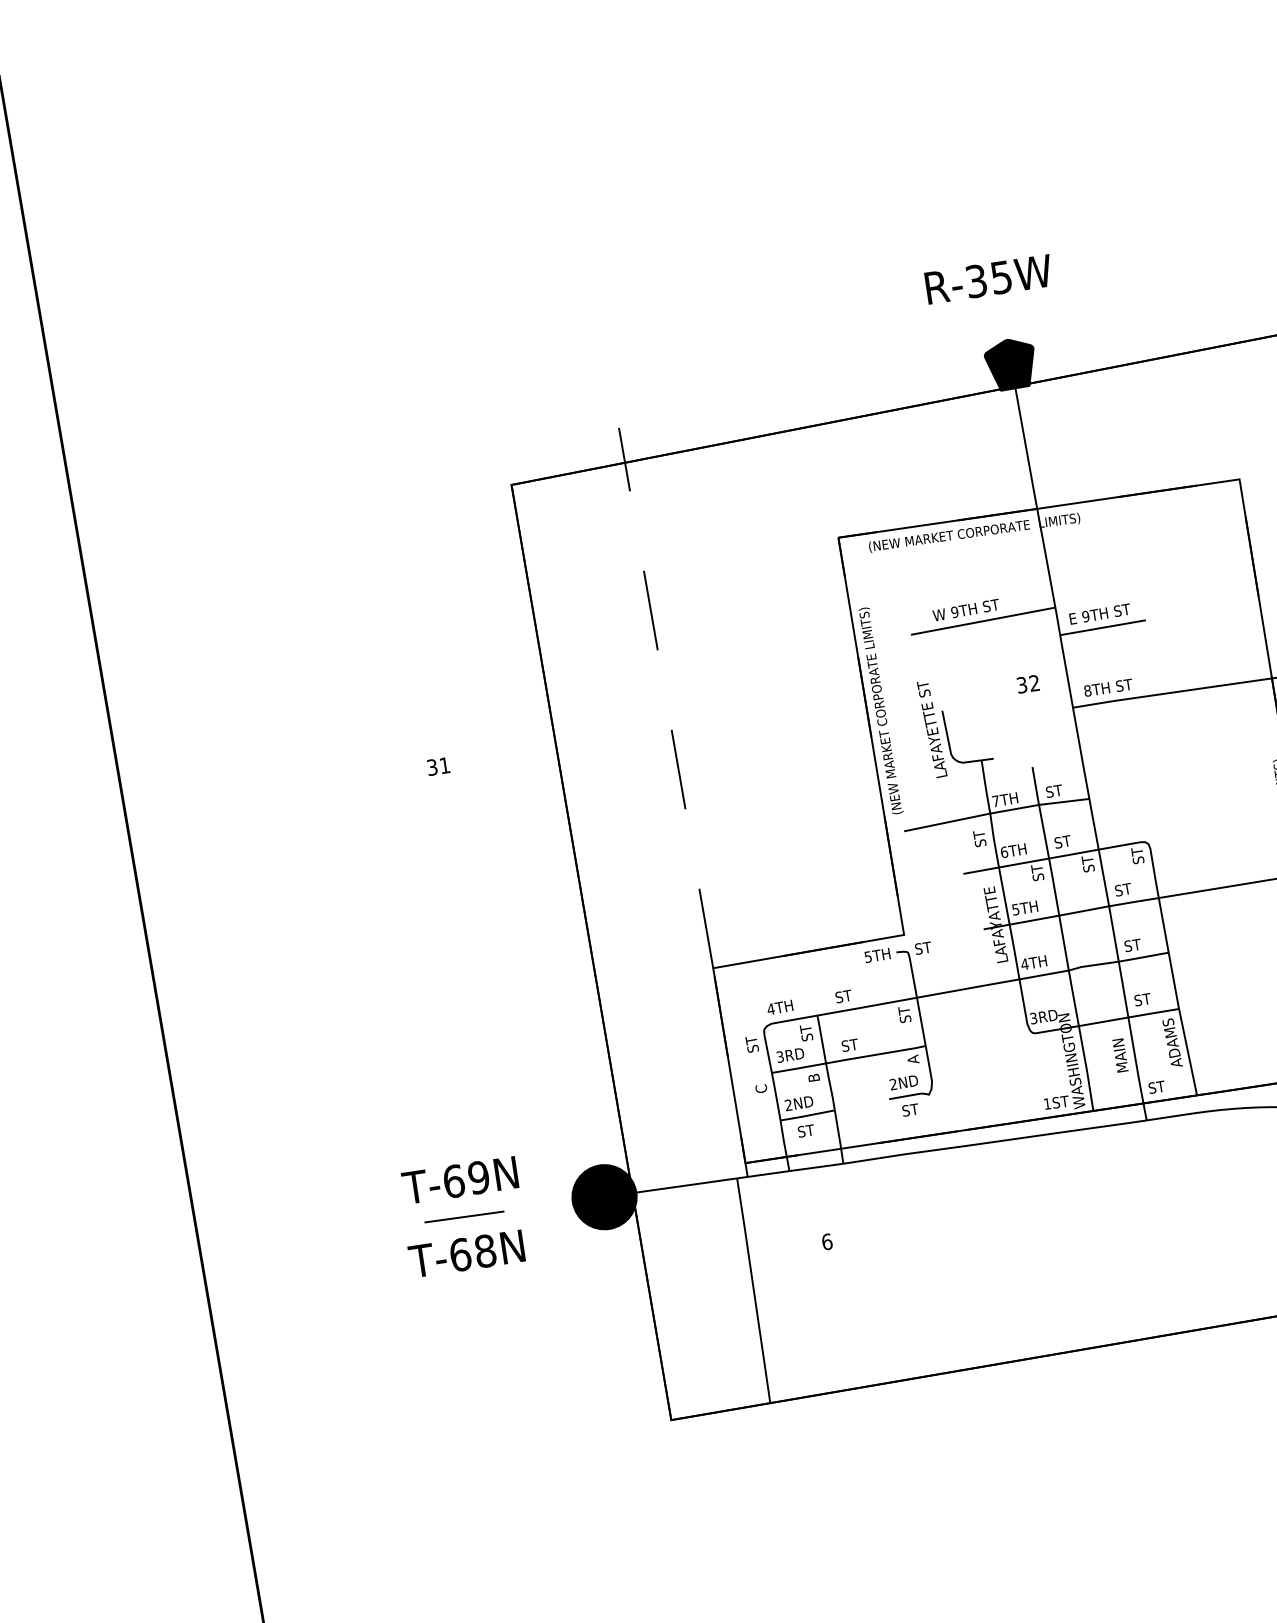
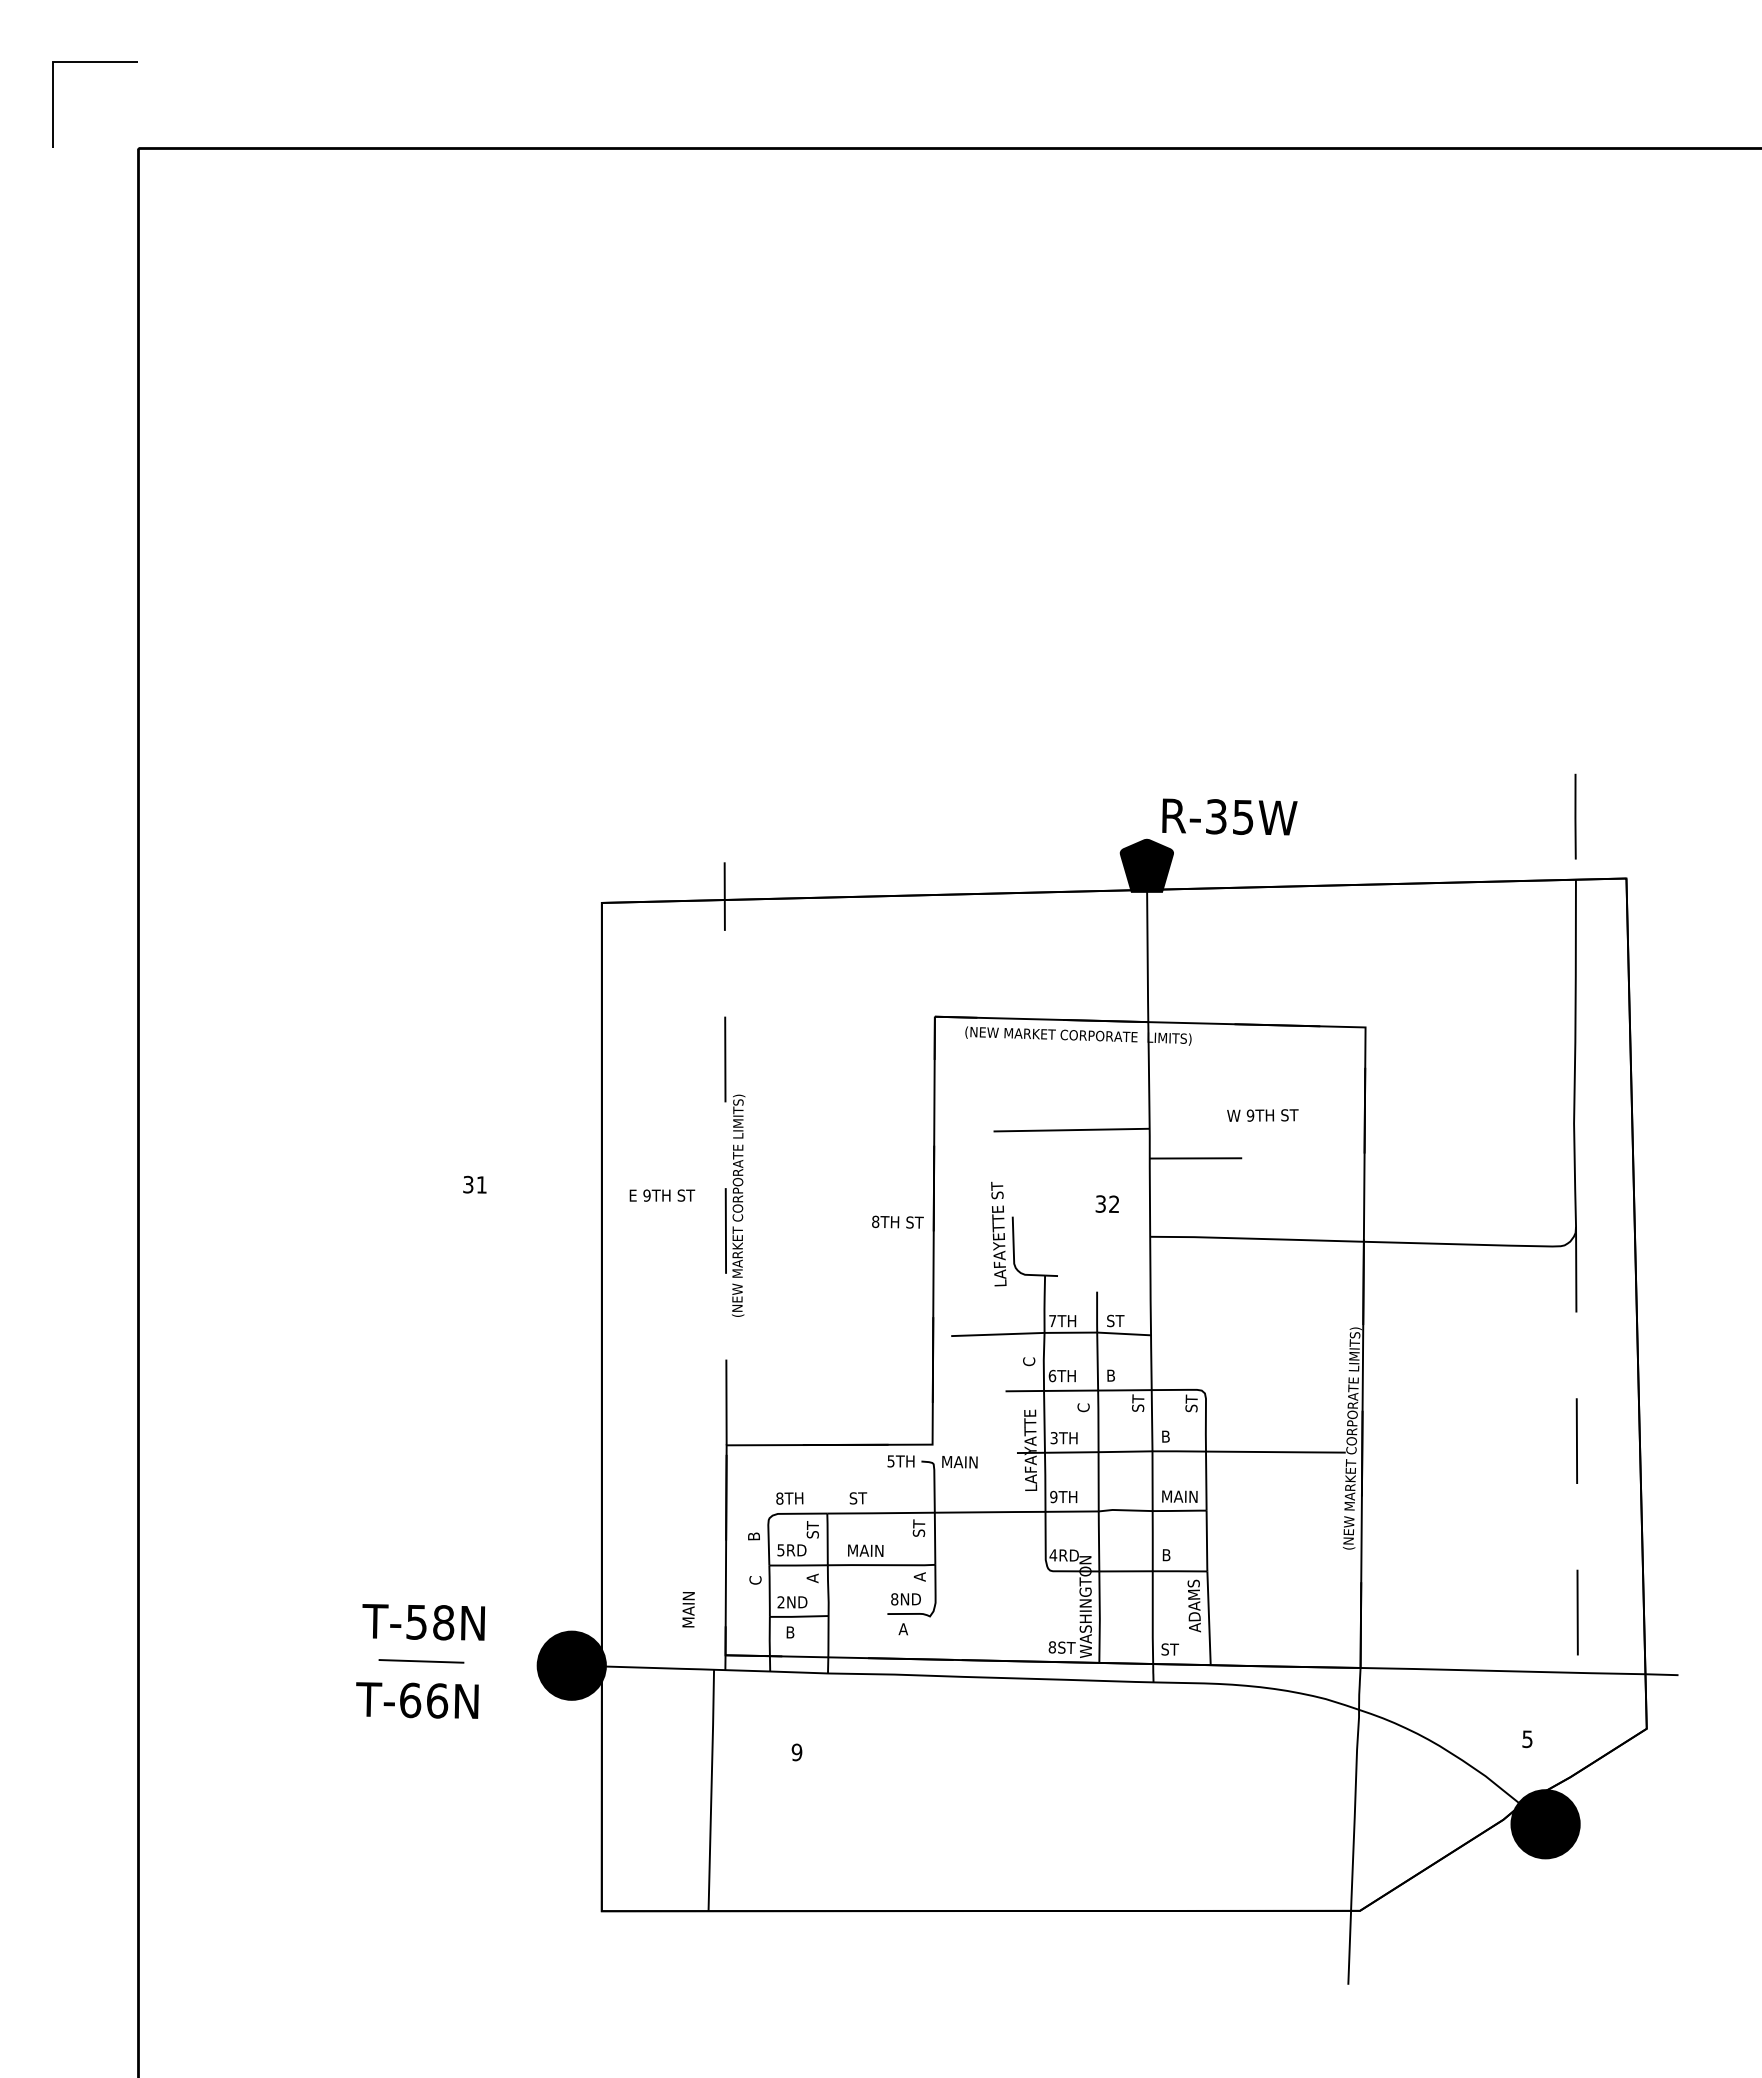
text: (988, 278) -> (1229, 816), moved
text: (965, 610) -> (1262, 1115), moved
text: (1100, 613) -> (662, 1195), moved
text: (1107, 687) -> (897, 1221), moved
text: (880, 710) -> (738, 1205), moved
text: (980, 838) -> (1029, 1357), ST -> C
text: (1062, 841) -> (1115, 1375), ST -> B
text: (1037, 872) -> (1083, 1403), ST -> C
text: (1123, 889) -> (1170, 1436), ST -> B
text: (1016, 909) -> (1054, 1437), 5TH -> 3TH
text: (1141, 943) -> (1179, 1496), ST -> MAIN
text: (931, 946) -> (959, 1461), ST -> MAIN
text: (1024, 963) -> (1053, 1496), 4TH -> 9TH
text: (1142, 1000) -> (1170, 1555), ST -> B
text: (770, 1009) -> (779, 1498), 4TH -> 8TH
text: (1033, 1018) -> (1053, 1555), 3RD -> 4RD
text: (751, 1043) -> (753, 1531), ST -> B
text: (858, 1043) -> (865, 1550), ST -> MAIN
text: (1120, 1055) -> (688, 1609), moved
text: (779, 1056) -> (780, 1549), 3RD -> 5RD
text: (813, 1078) -> (812, 1578), B -> A
text: (893, 1084) -> (894, 1599), 2ND -> 8ND
text: (1046, 1104) -> (1051, 1647), 1ST -> 8ST
text: (910, 1110) -> (907, 1629), ST -> A
text: (805, 1131) -> (794, 1632), ST -> B
text: (466, 1179) -> (430, 1622), T-69N -> T-58N
text: (826, 1242) -> (796, 1752), 6 -> 9
text: (485, 1250) -> (437, 1700), T-68N -> T-66N

